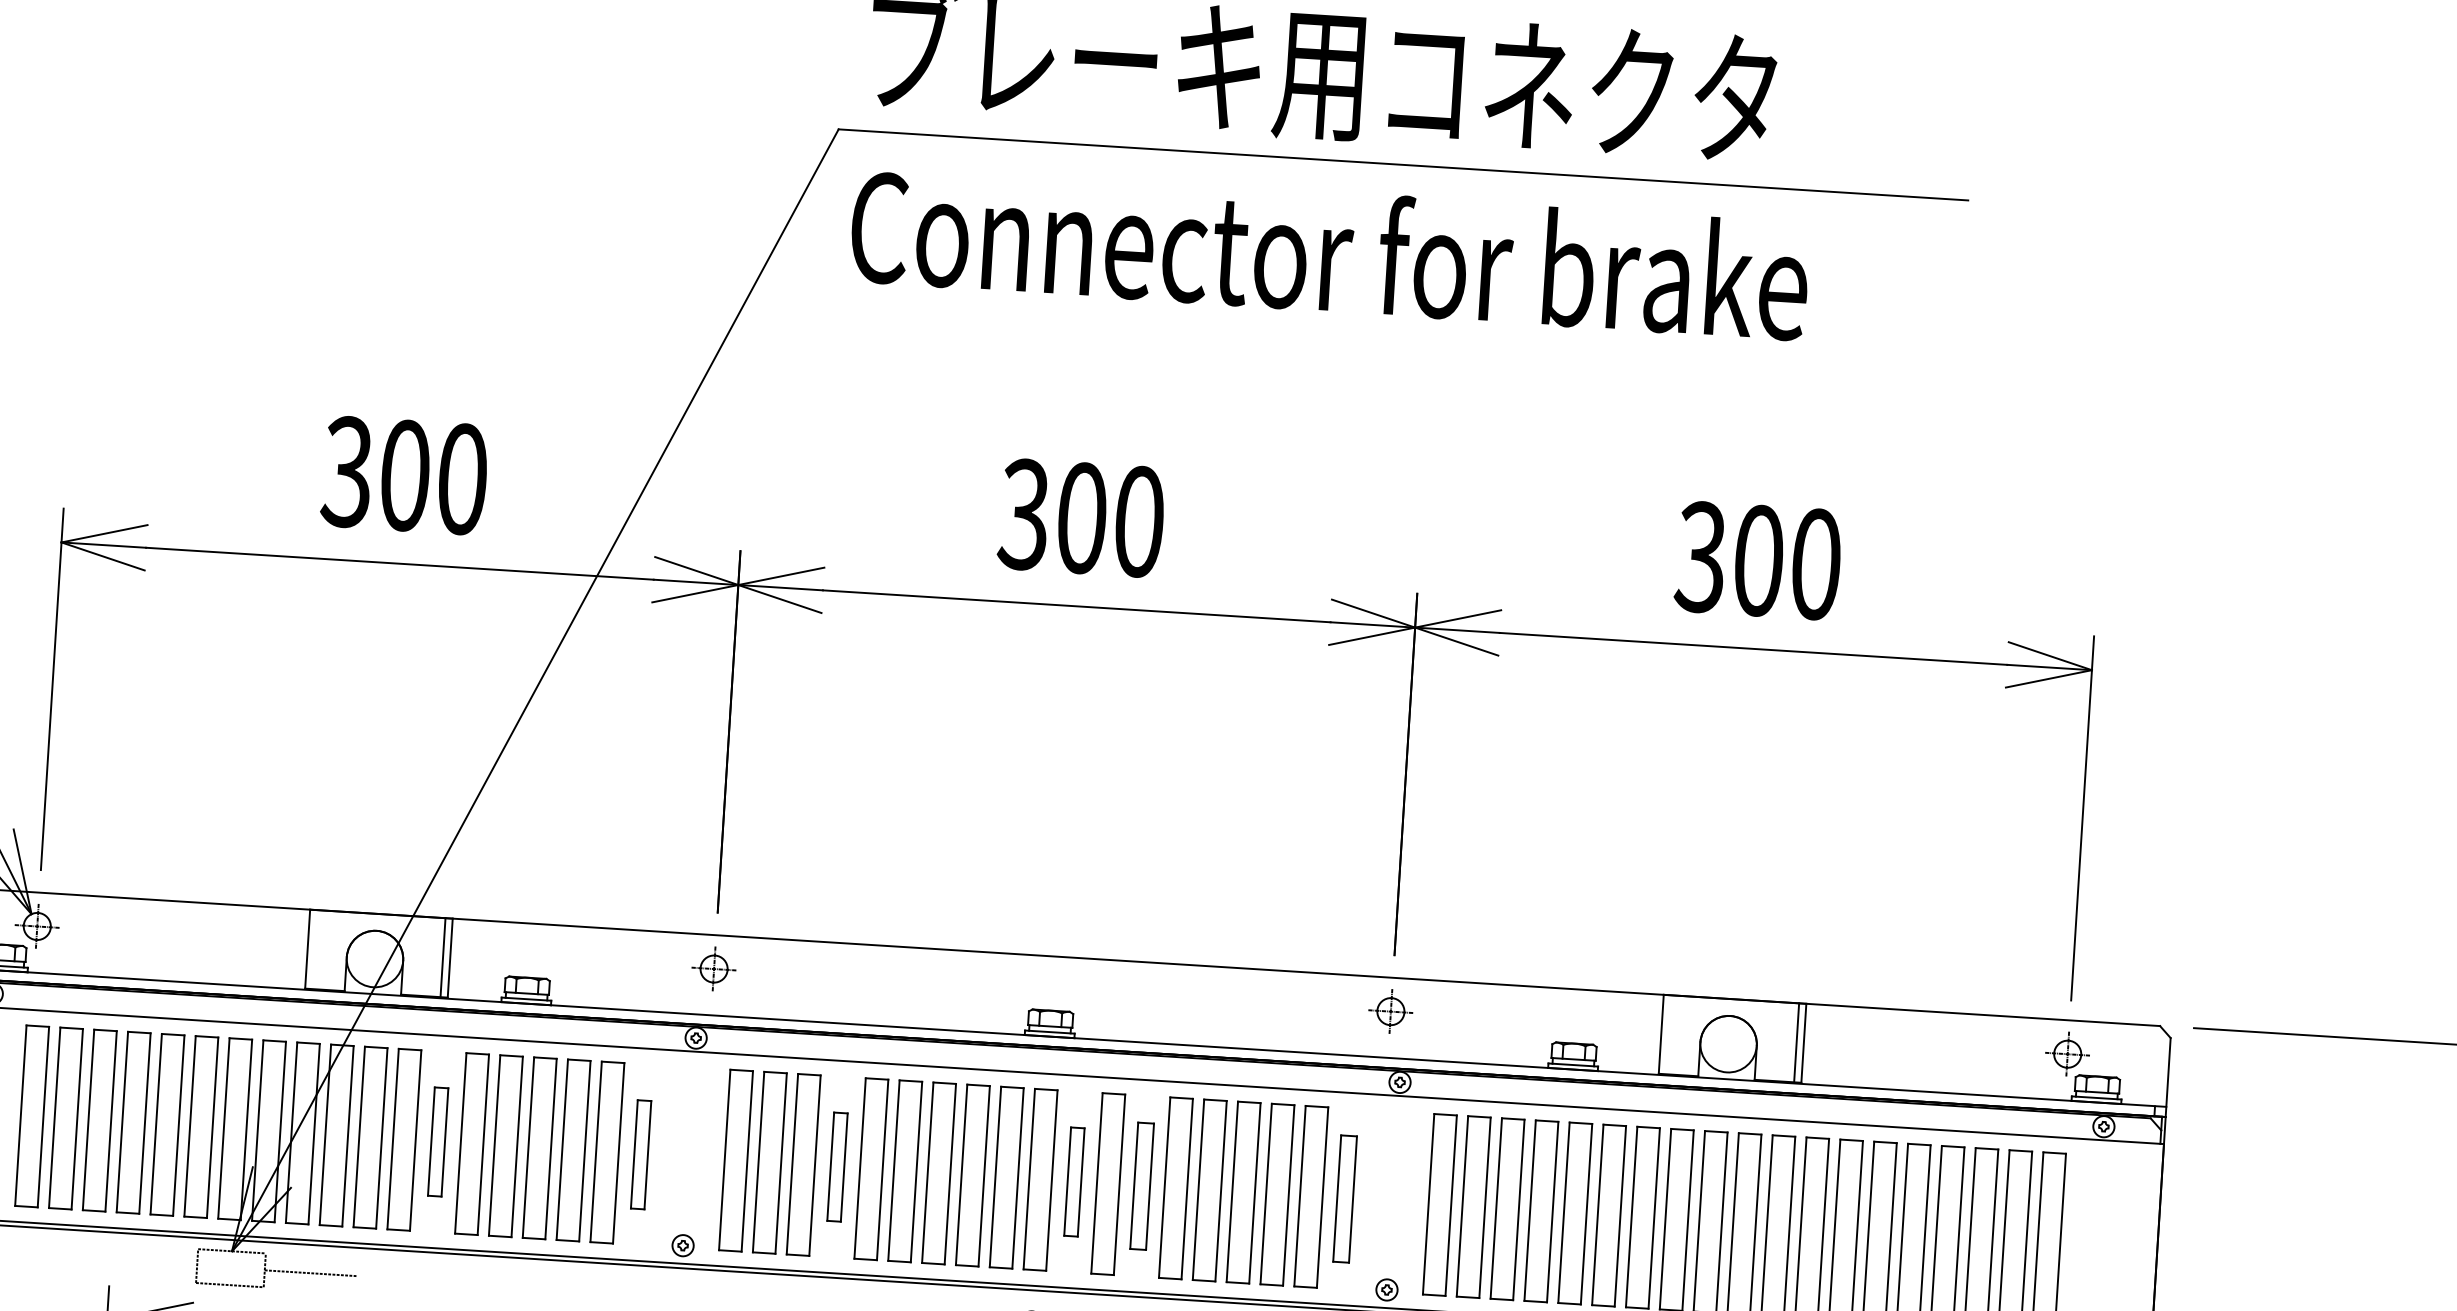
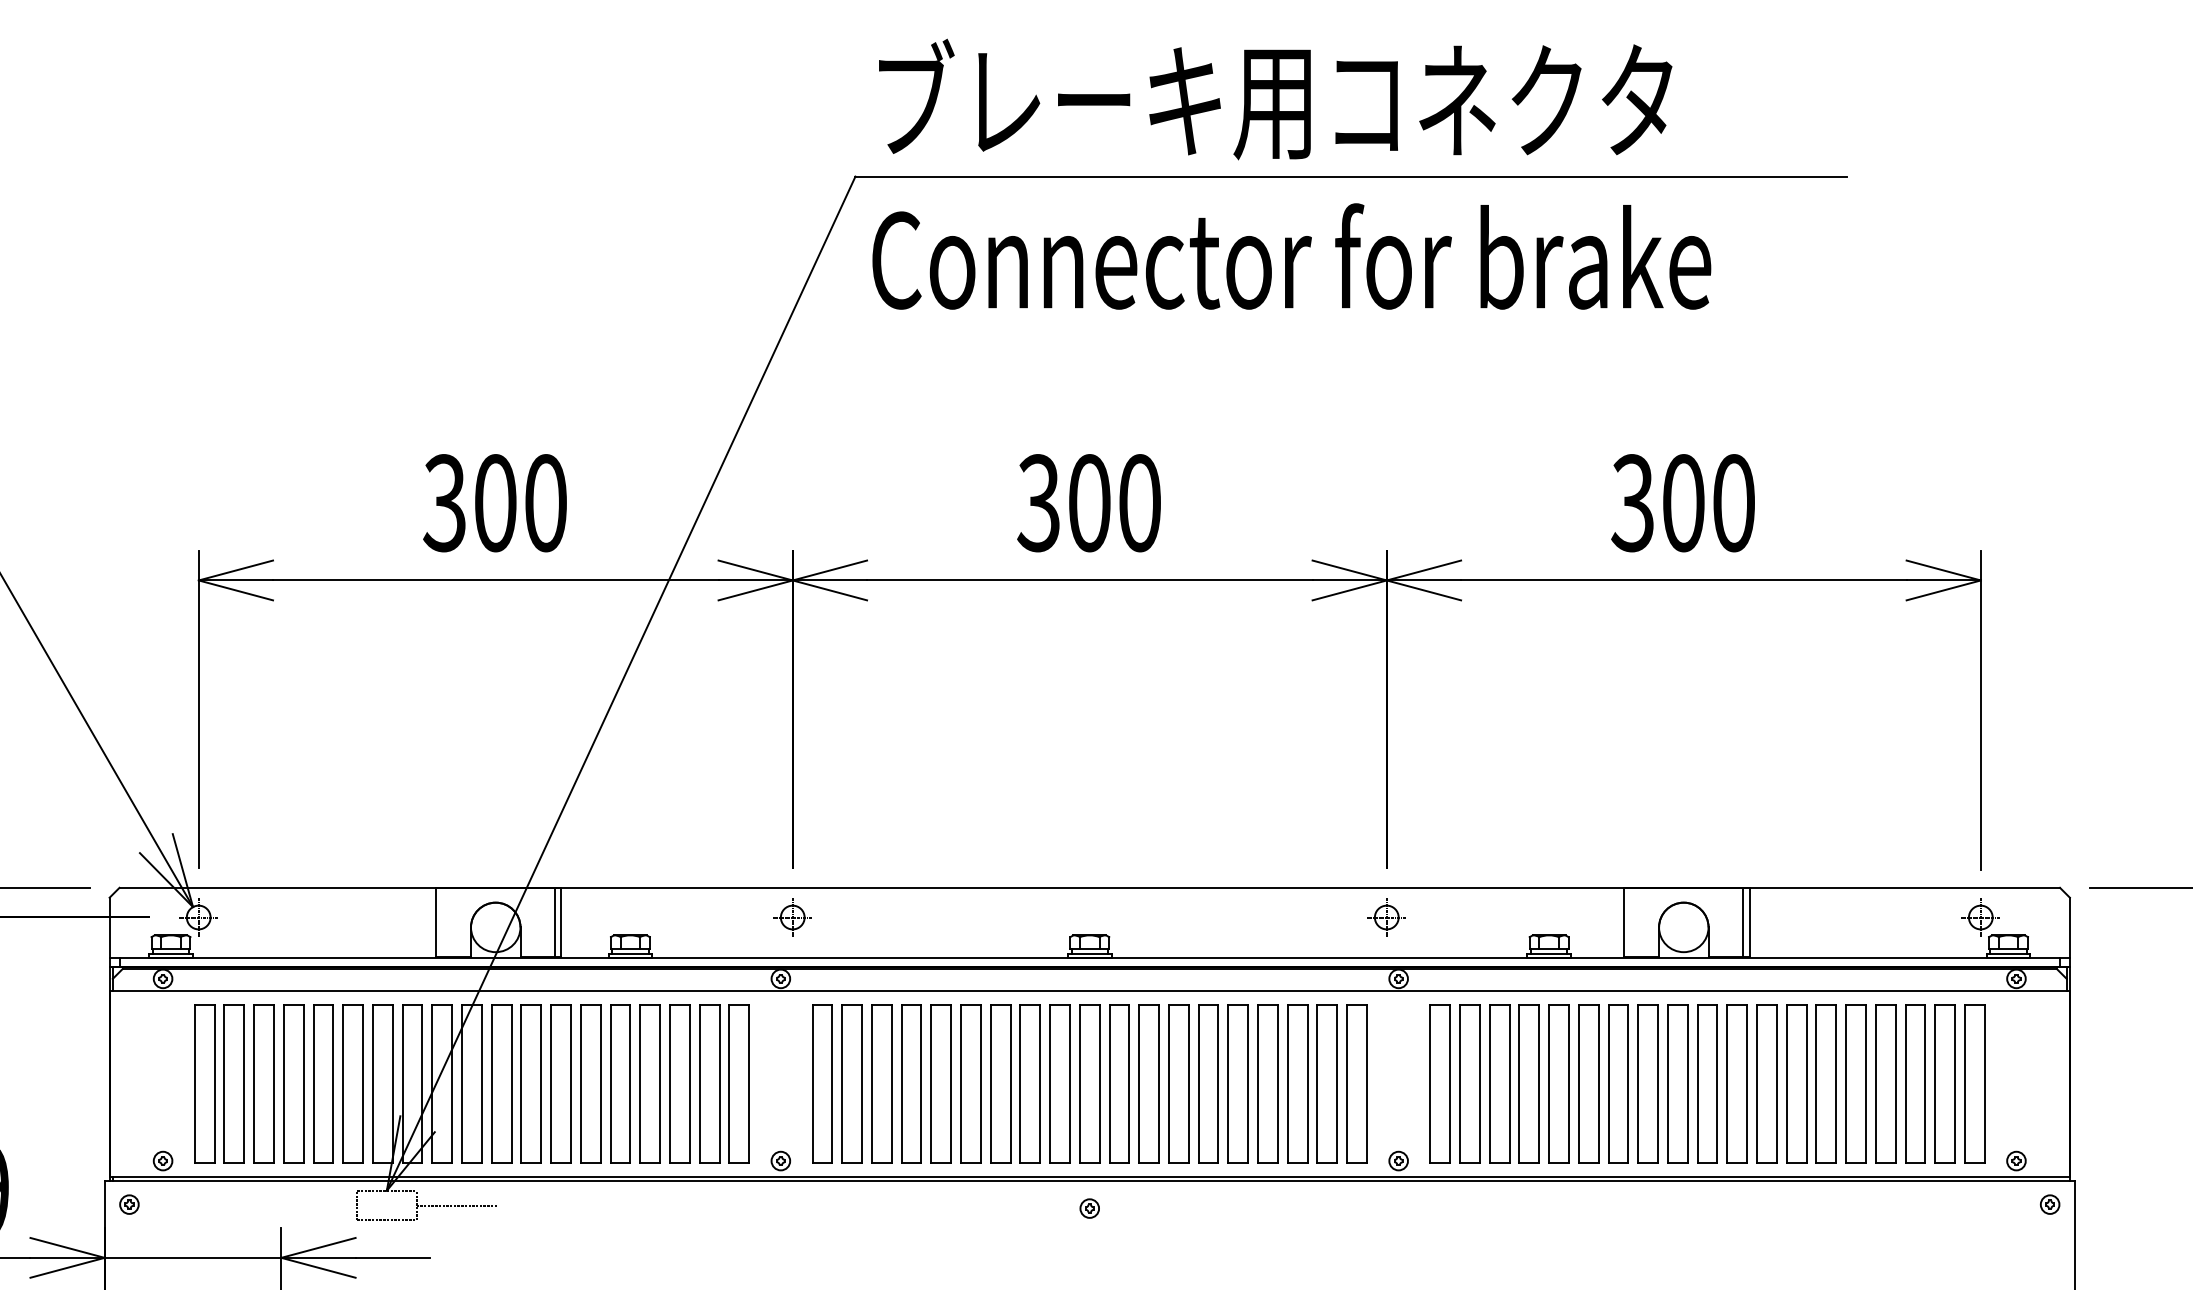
part: (437, 1141) -> (560, 1083), size x1.67
part: (640, 1154) -> (738, 1083), size x1.67
part: (837, 1166) -> (911, 1083), size x1.67
part: (1074, 1181) -> (1119, 1083), size x1.67
part: (1141, 1185) -> (1178, 1083), size x1.43
part: (1344, 1198) -> (1356, 1083), size x1.43

